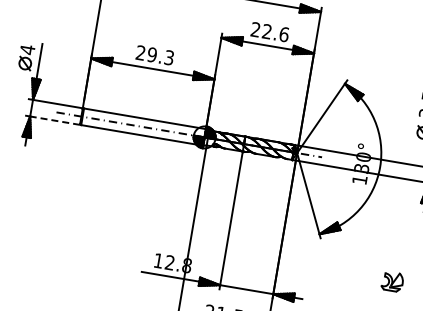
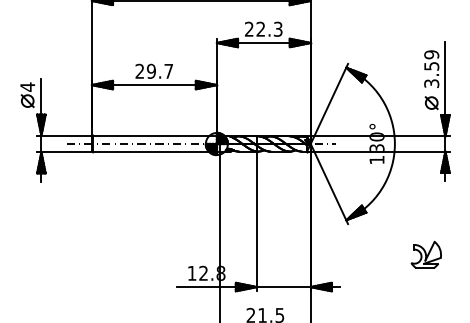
text: (283, 33) -> (277, 28), 22.6 -> 22.3
text: (169, 56) -> (168, 70), 29.3 -> 29.7
line: (54, 120) -> (66, 152), dashed -> solid
part: (391, 281) -> (425, 254), size x1.43

